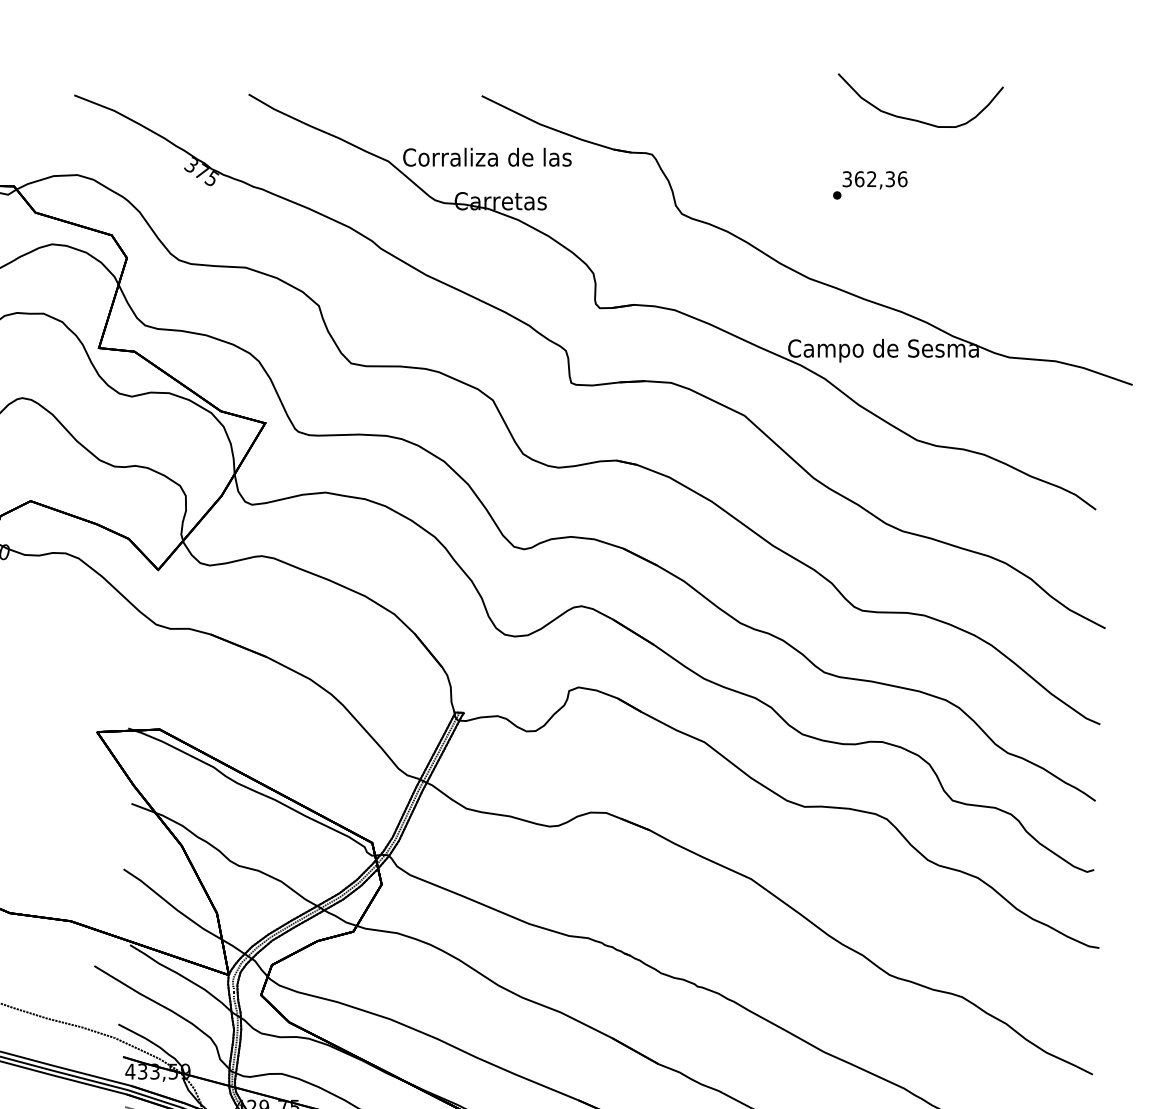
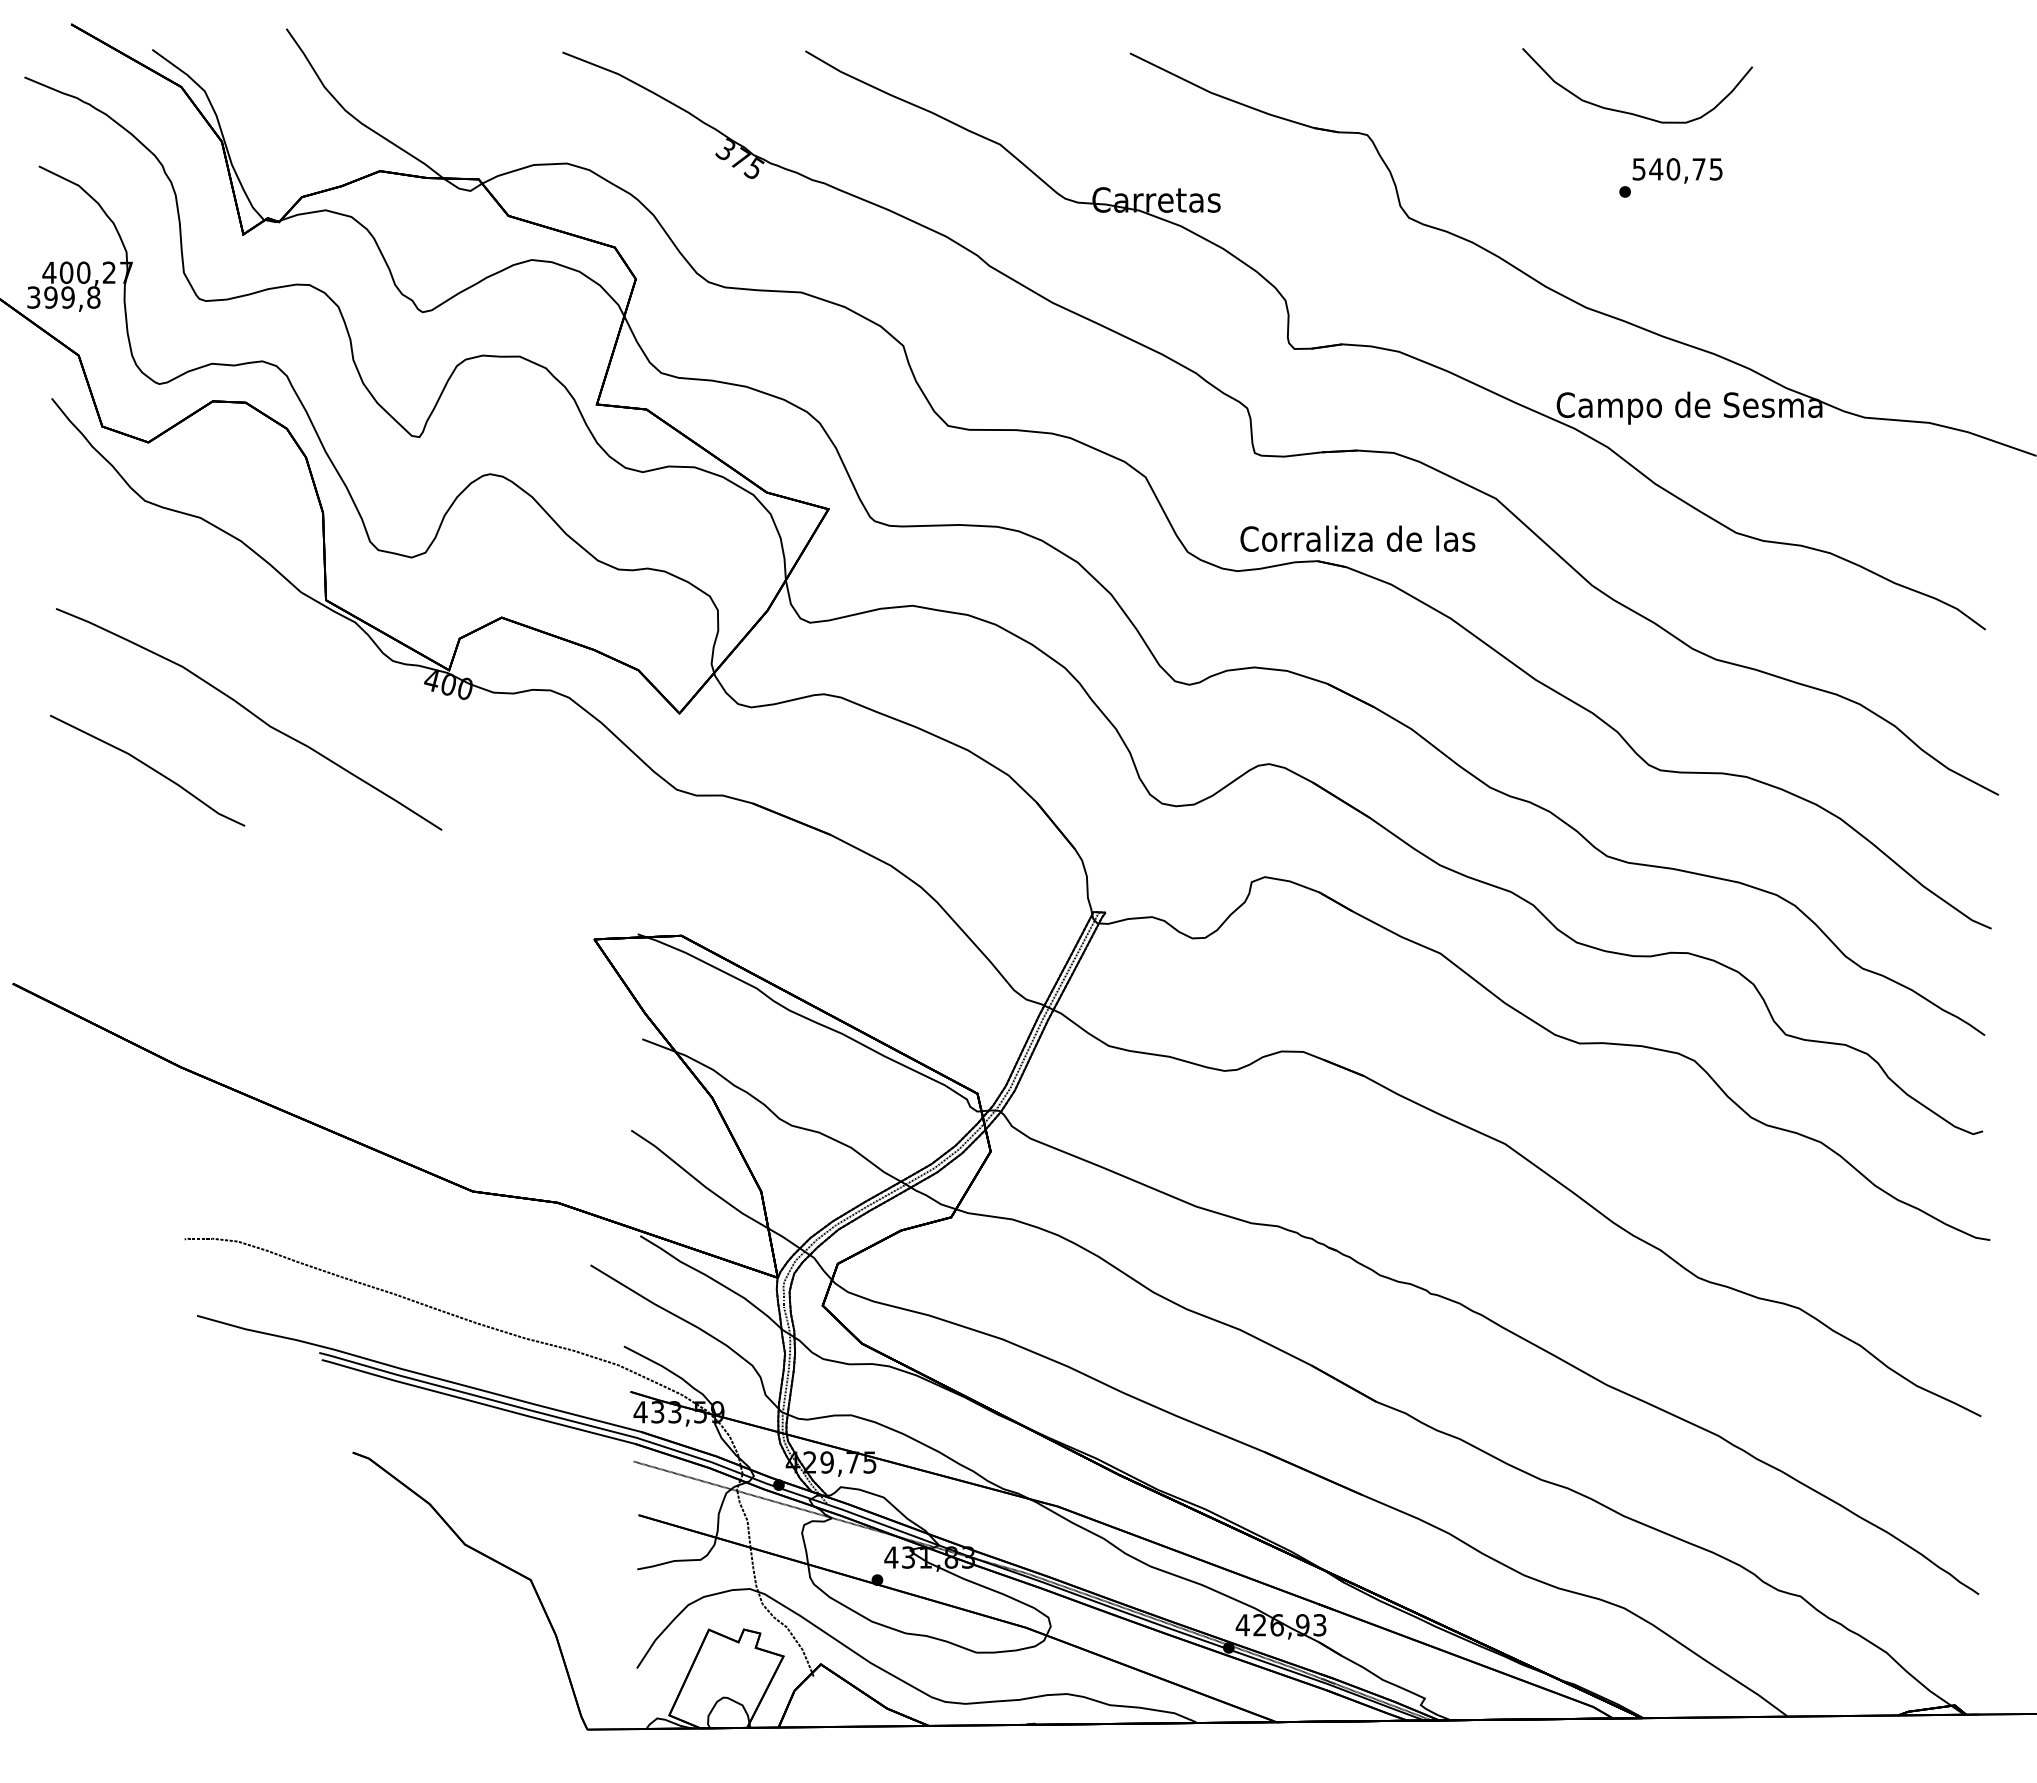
part: (915, 119) -> (1630, 112), moved
text: (487, 157) -> (1357, 538), moved
text: (875, 179) -> (1678, 169), 362,36 -> 540,75

